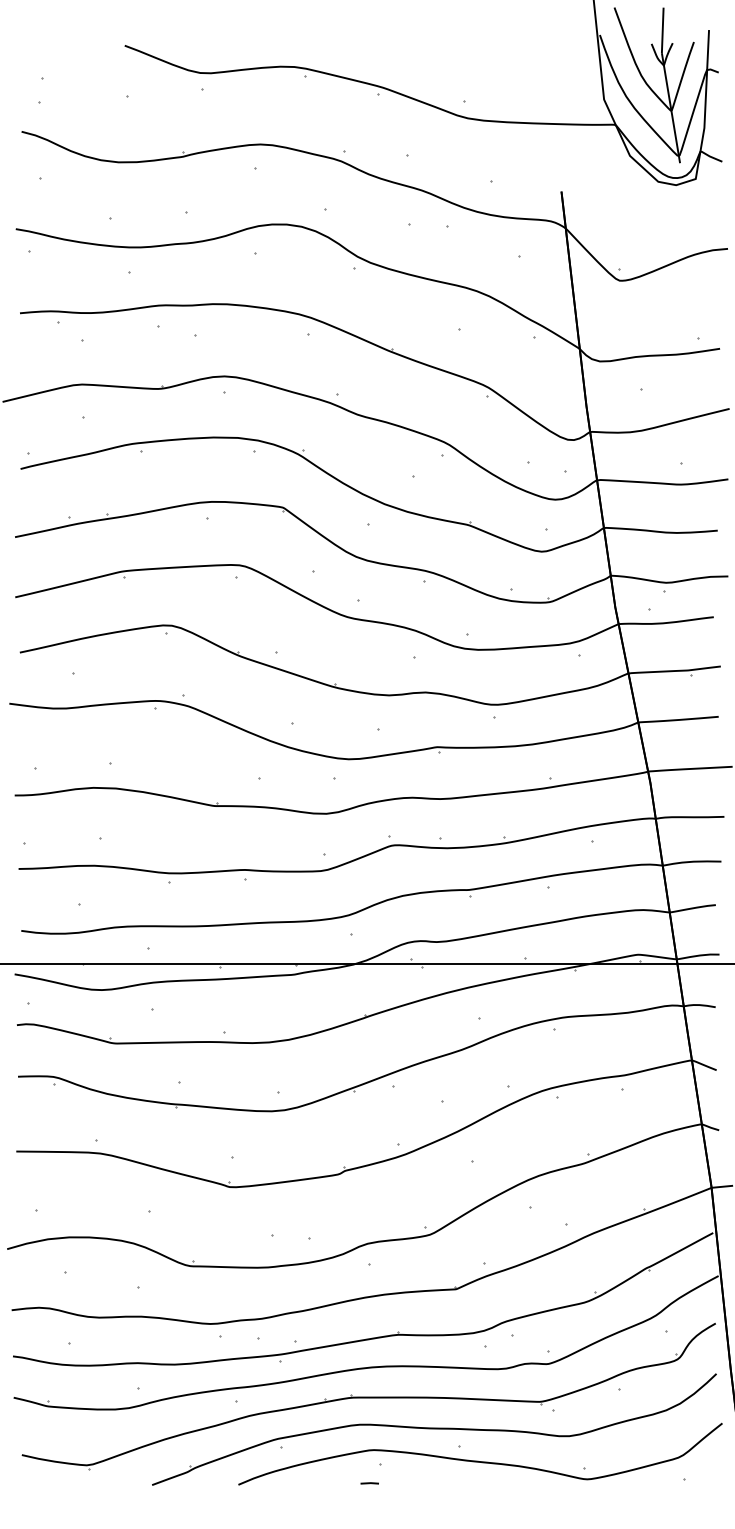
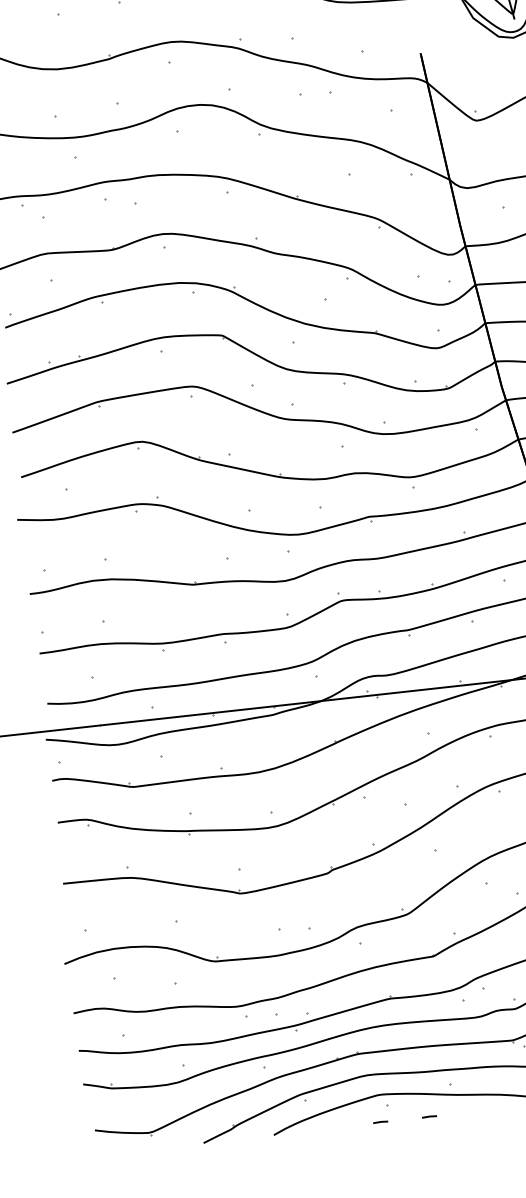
line: (429, 1483) -> (429, 1116), added

